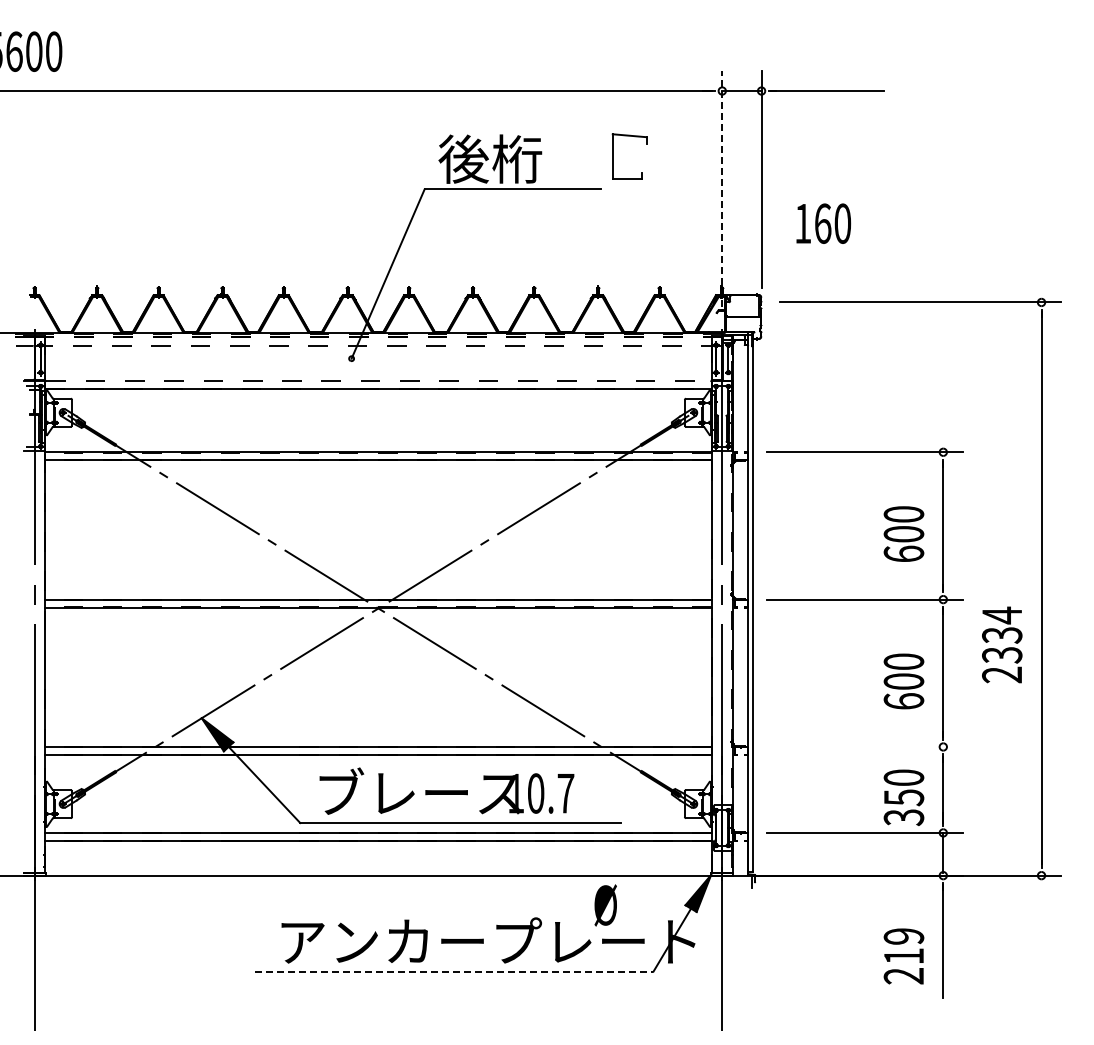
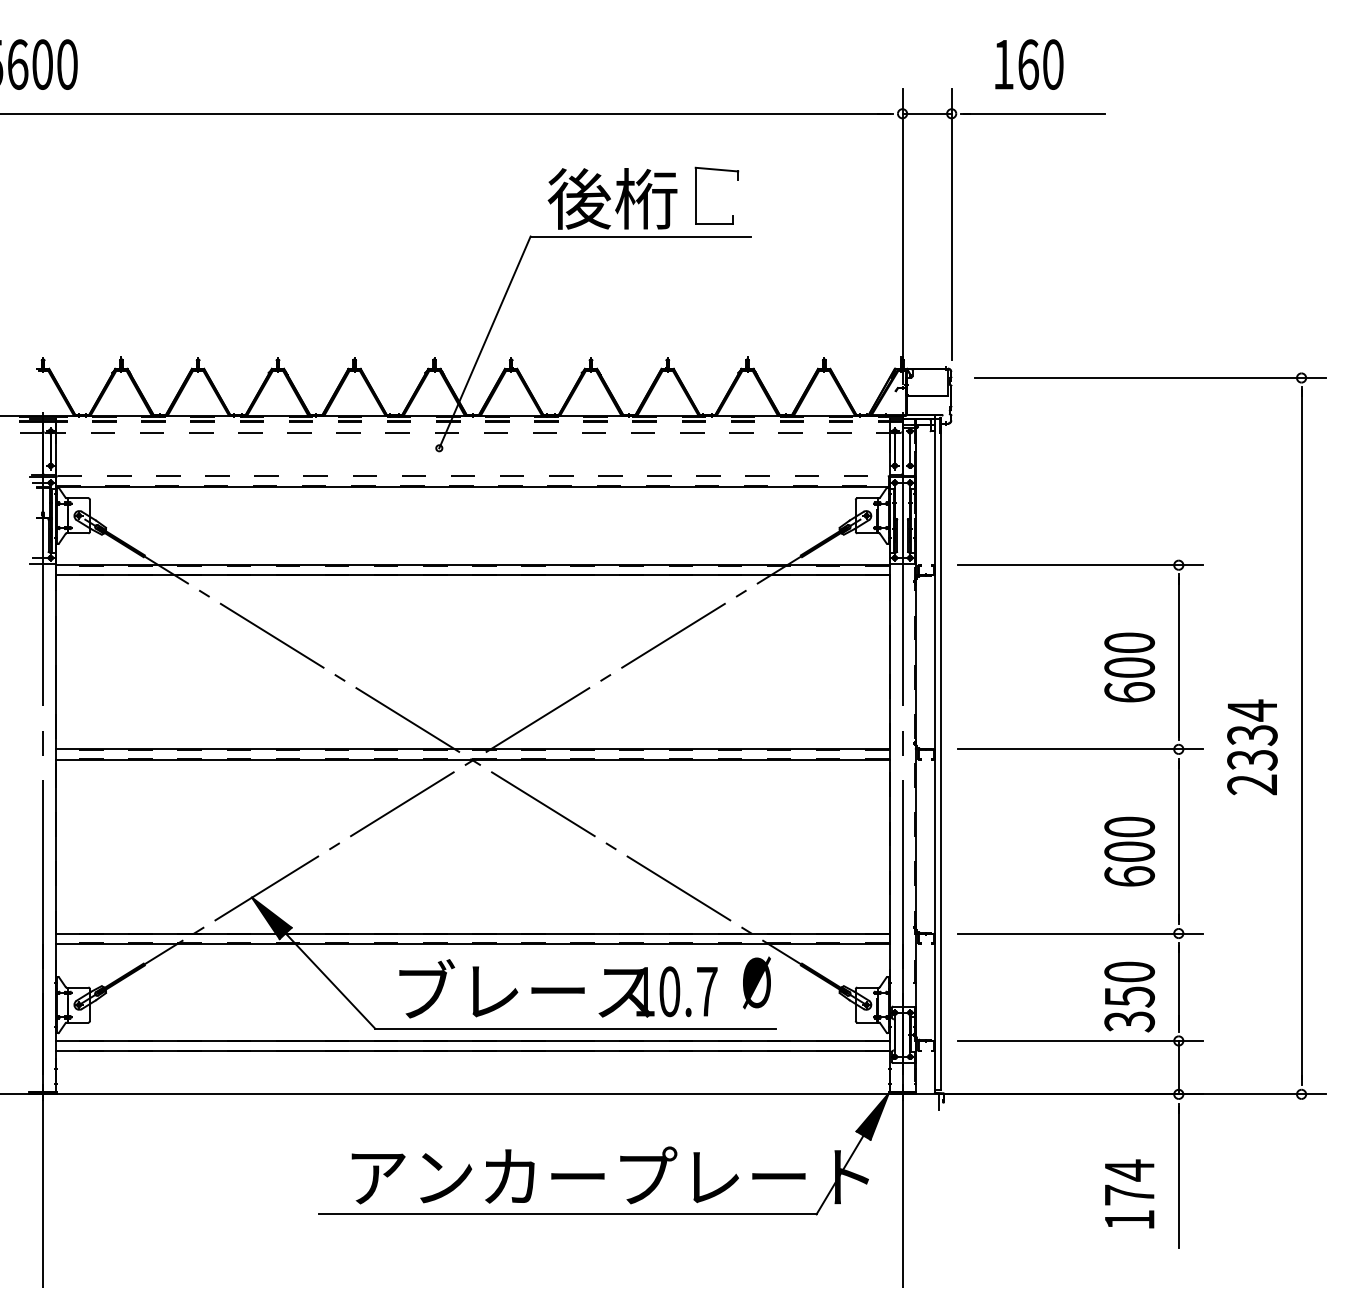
part: (613, 156) -> (696, 195), moved
line: (722, 189) -> (902, 236), dashed -> solid
text: (823, 223) -> (1029, 64), moved
text: (1002, 644) -> (1252, 746), moved
line: (864, 746) -> (1080, 932), added
text: (605, 905) -> (756, 982), moved
text: (903, 955) -> (1129, 1194), 219 -> 174
line: (454, 971) -> (567, 1214), dashed -> solid

